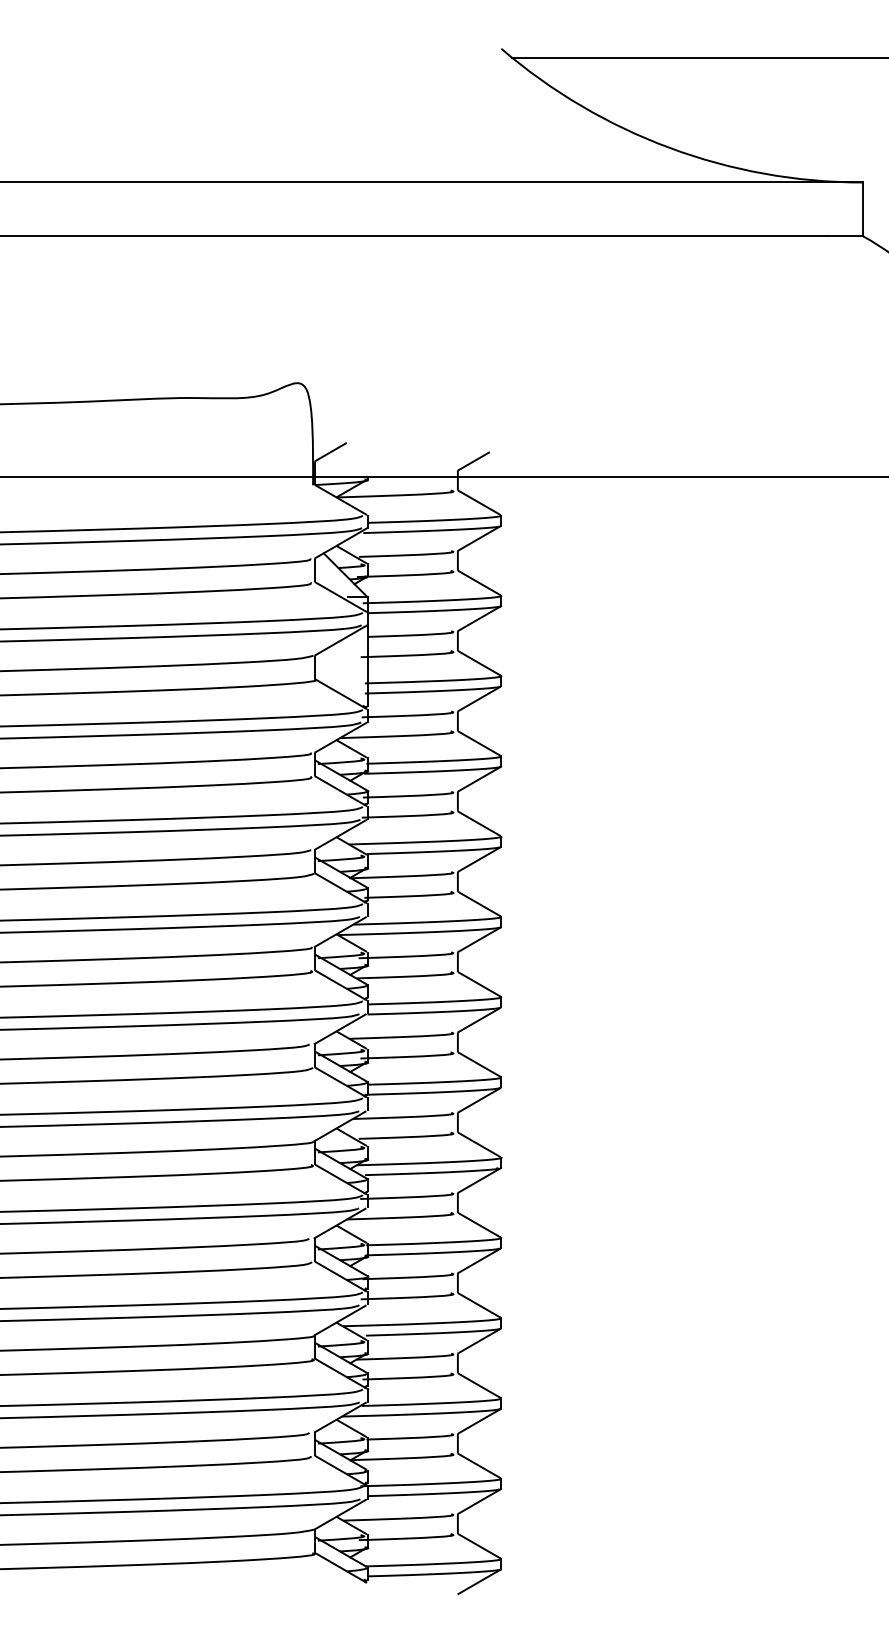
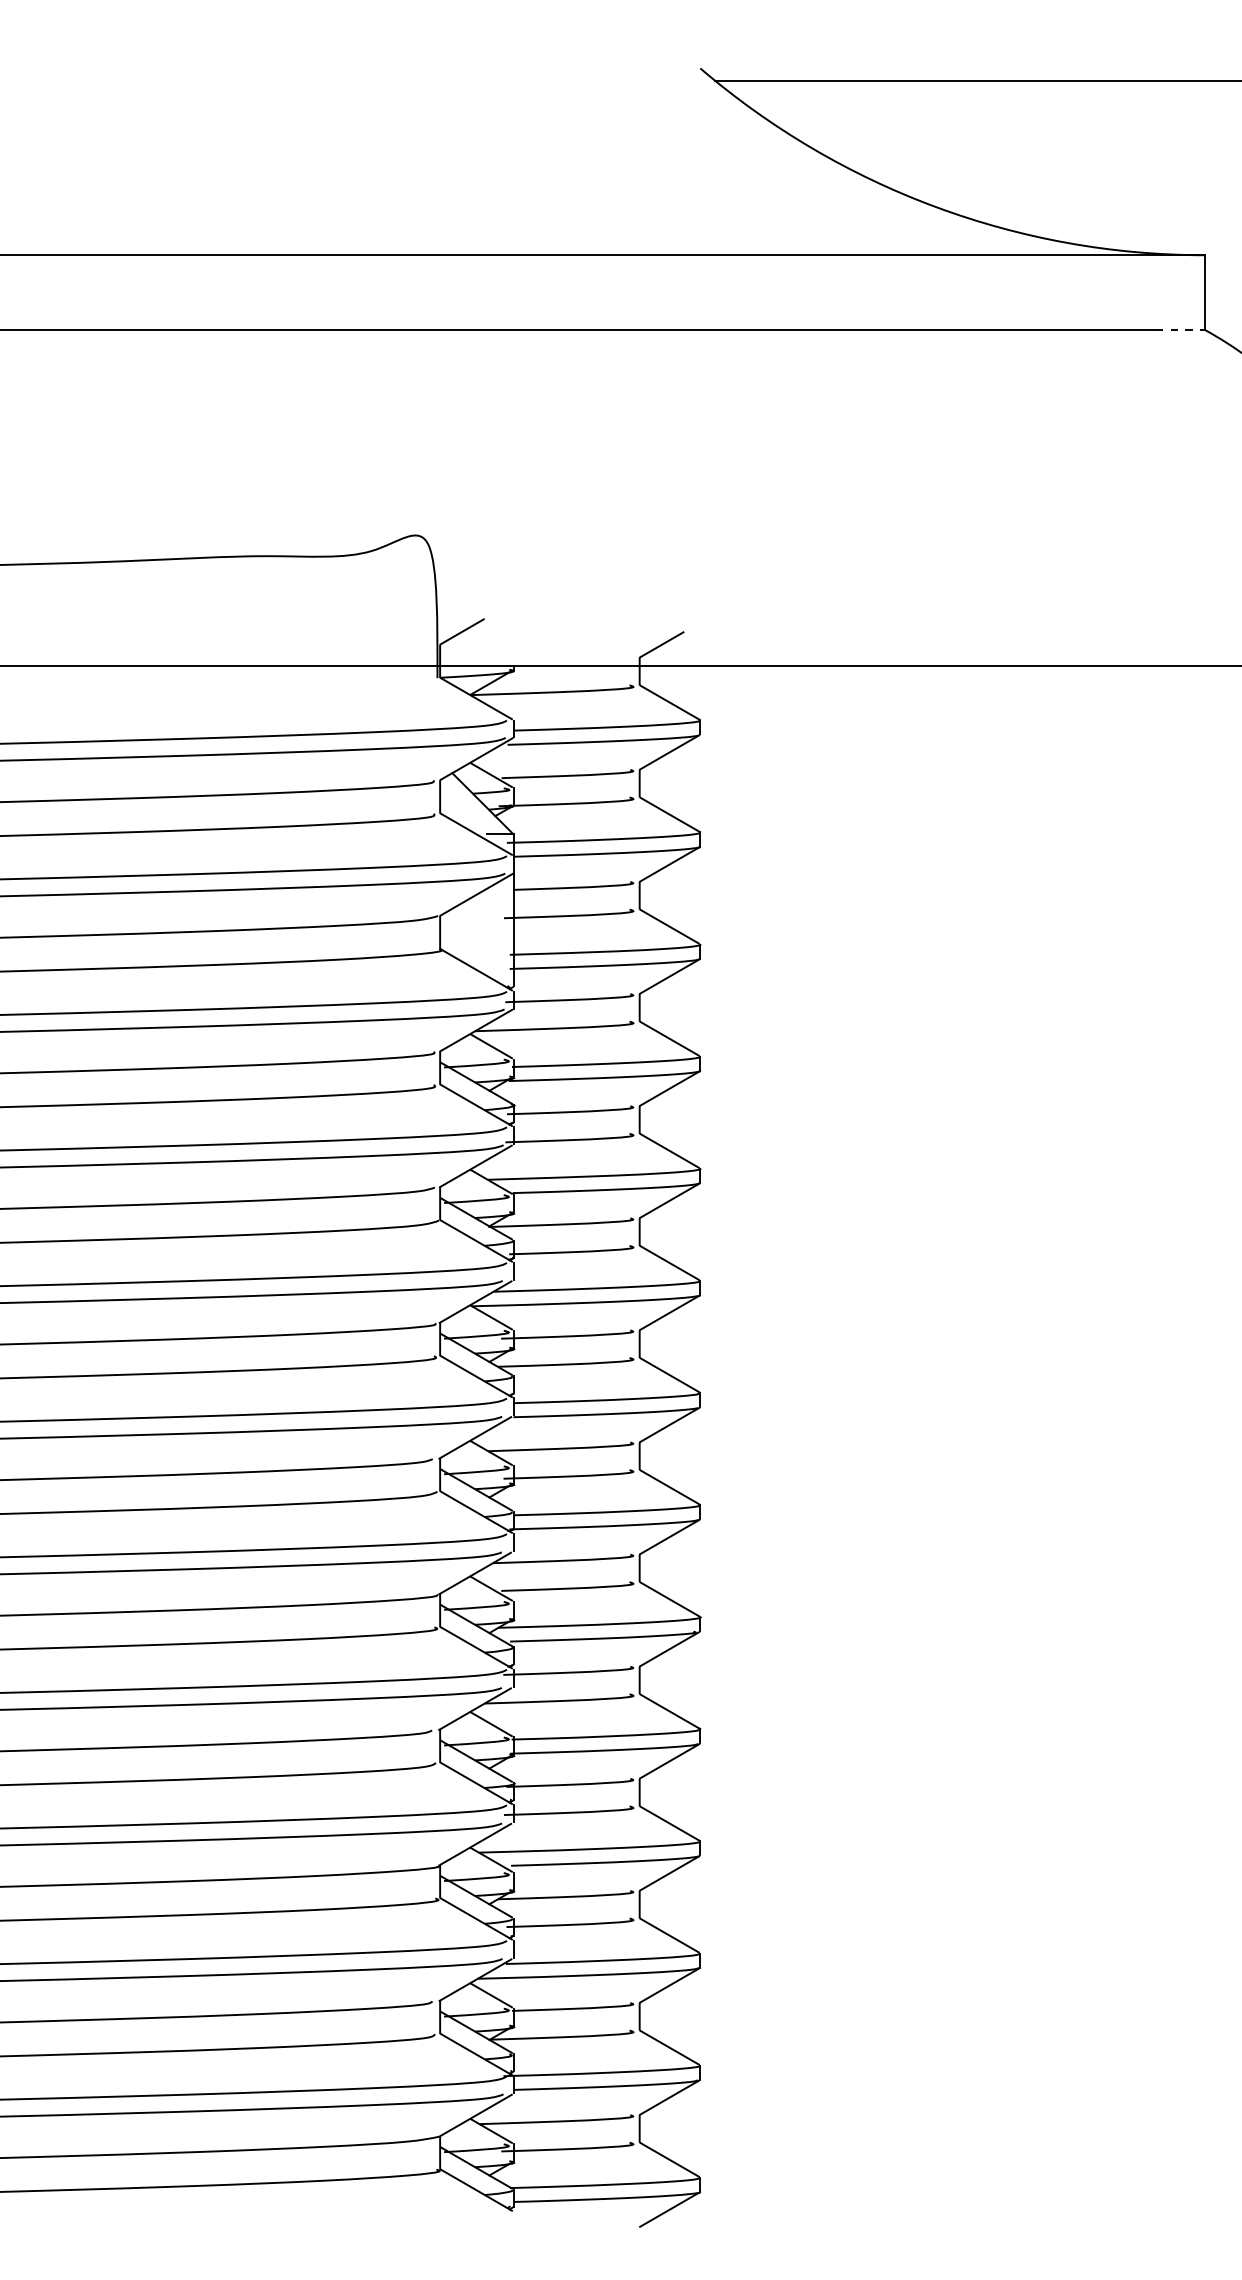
line: (845, 235) -> (1180, 329), solid -> dashed

